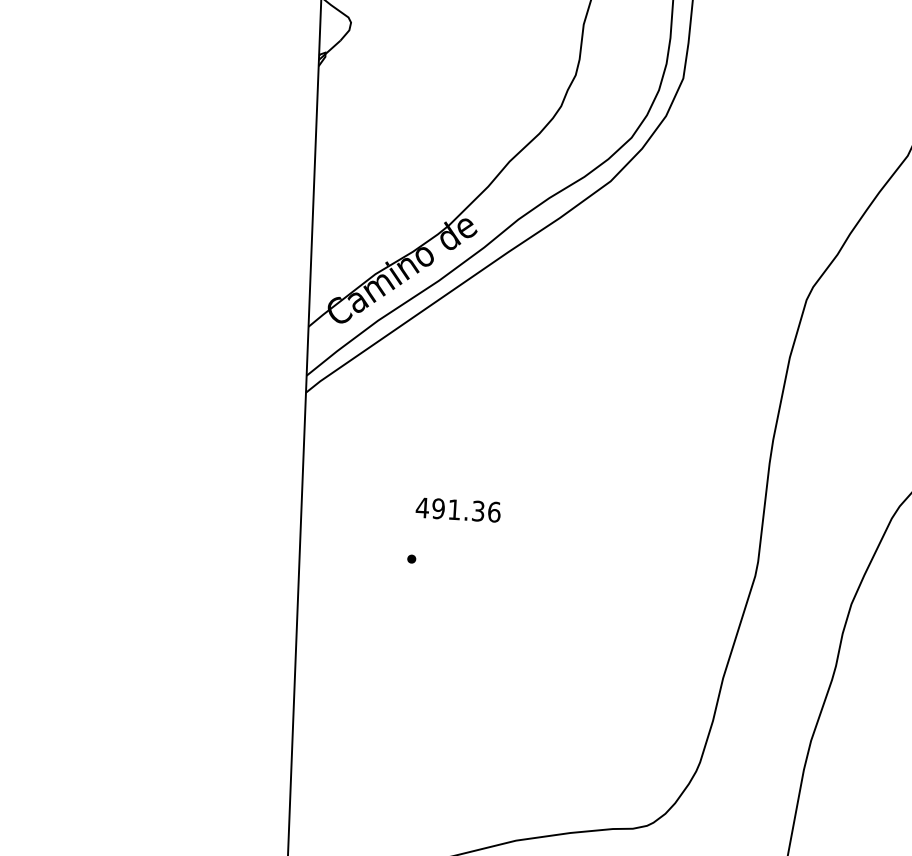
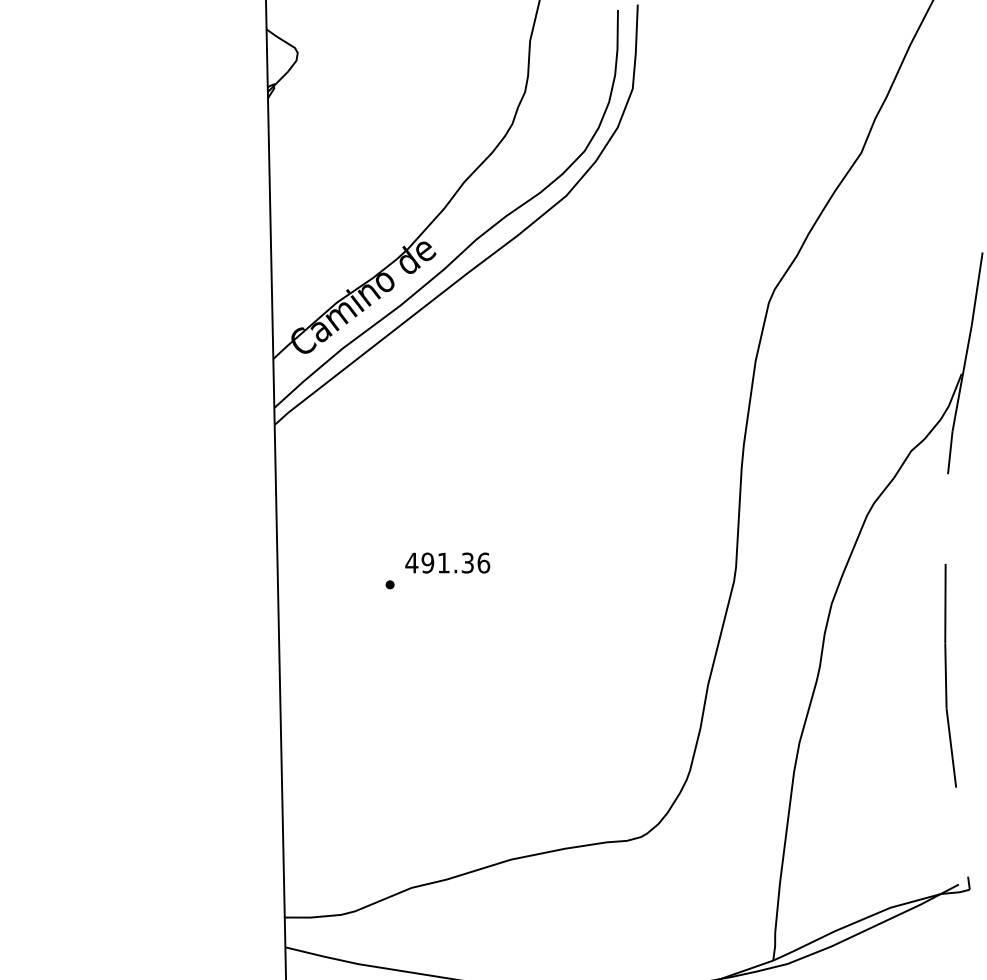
text: (458, 509) -> (447, 562), moved

